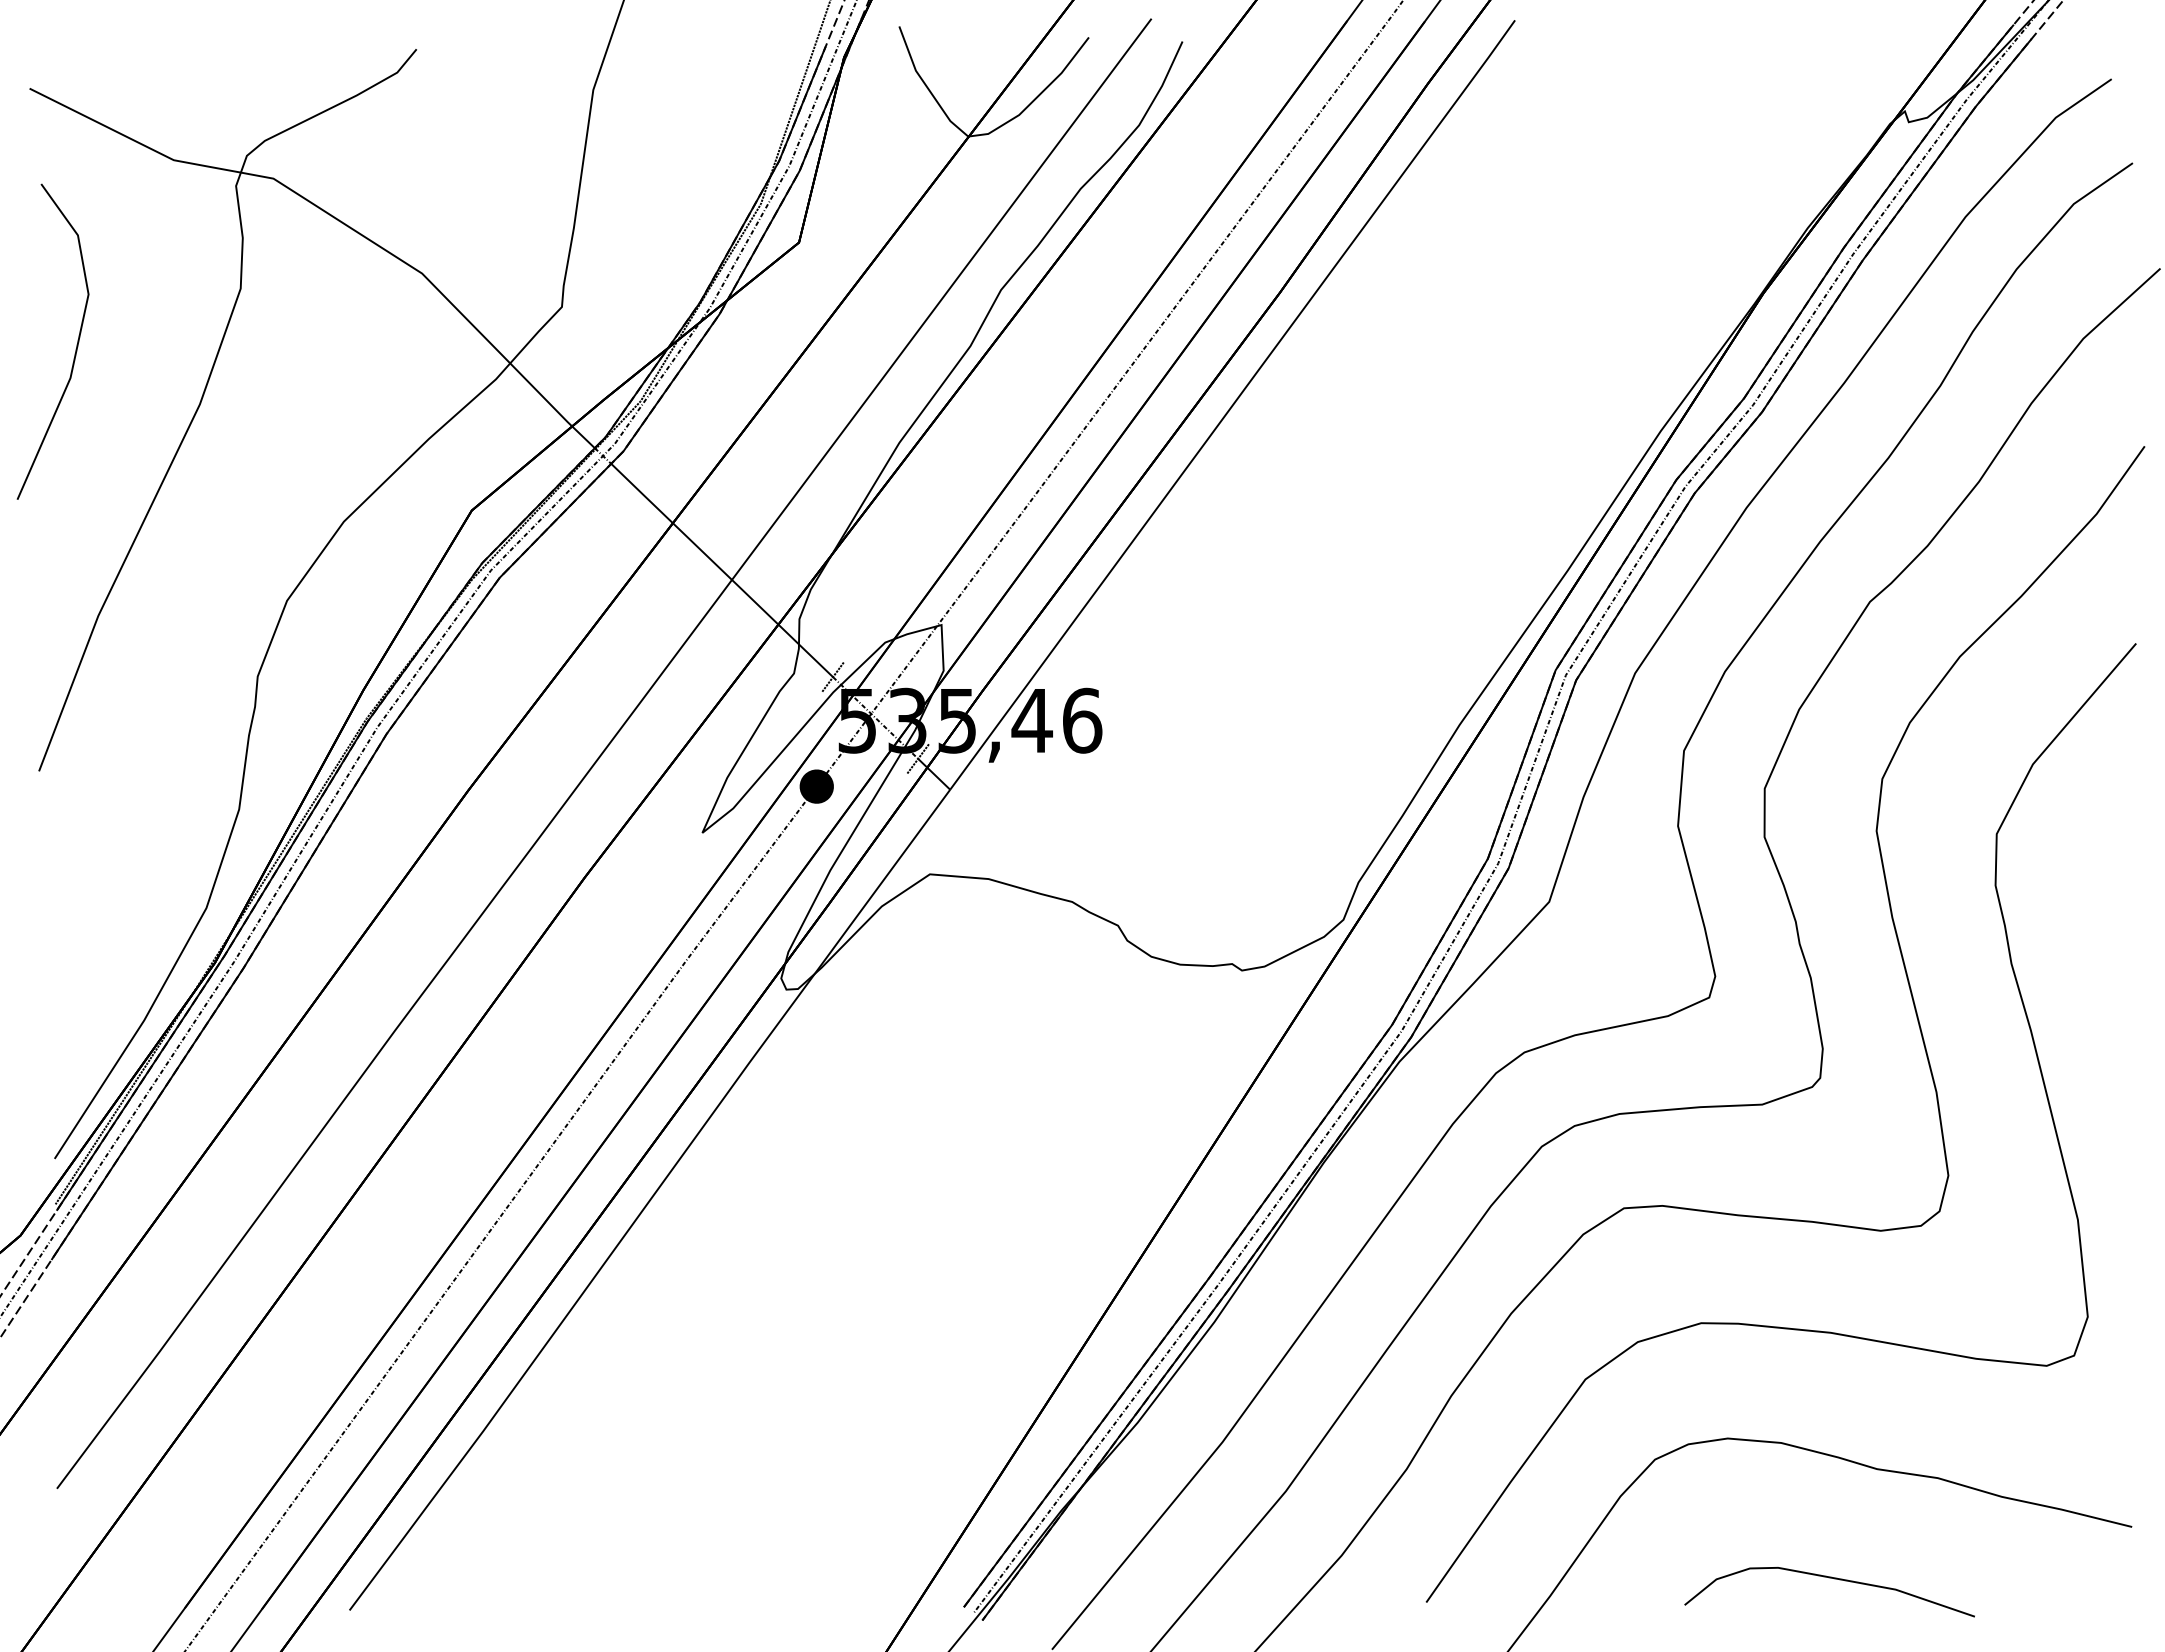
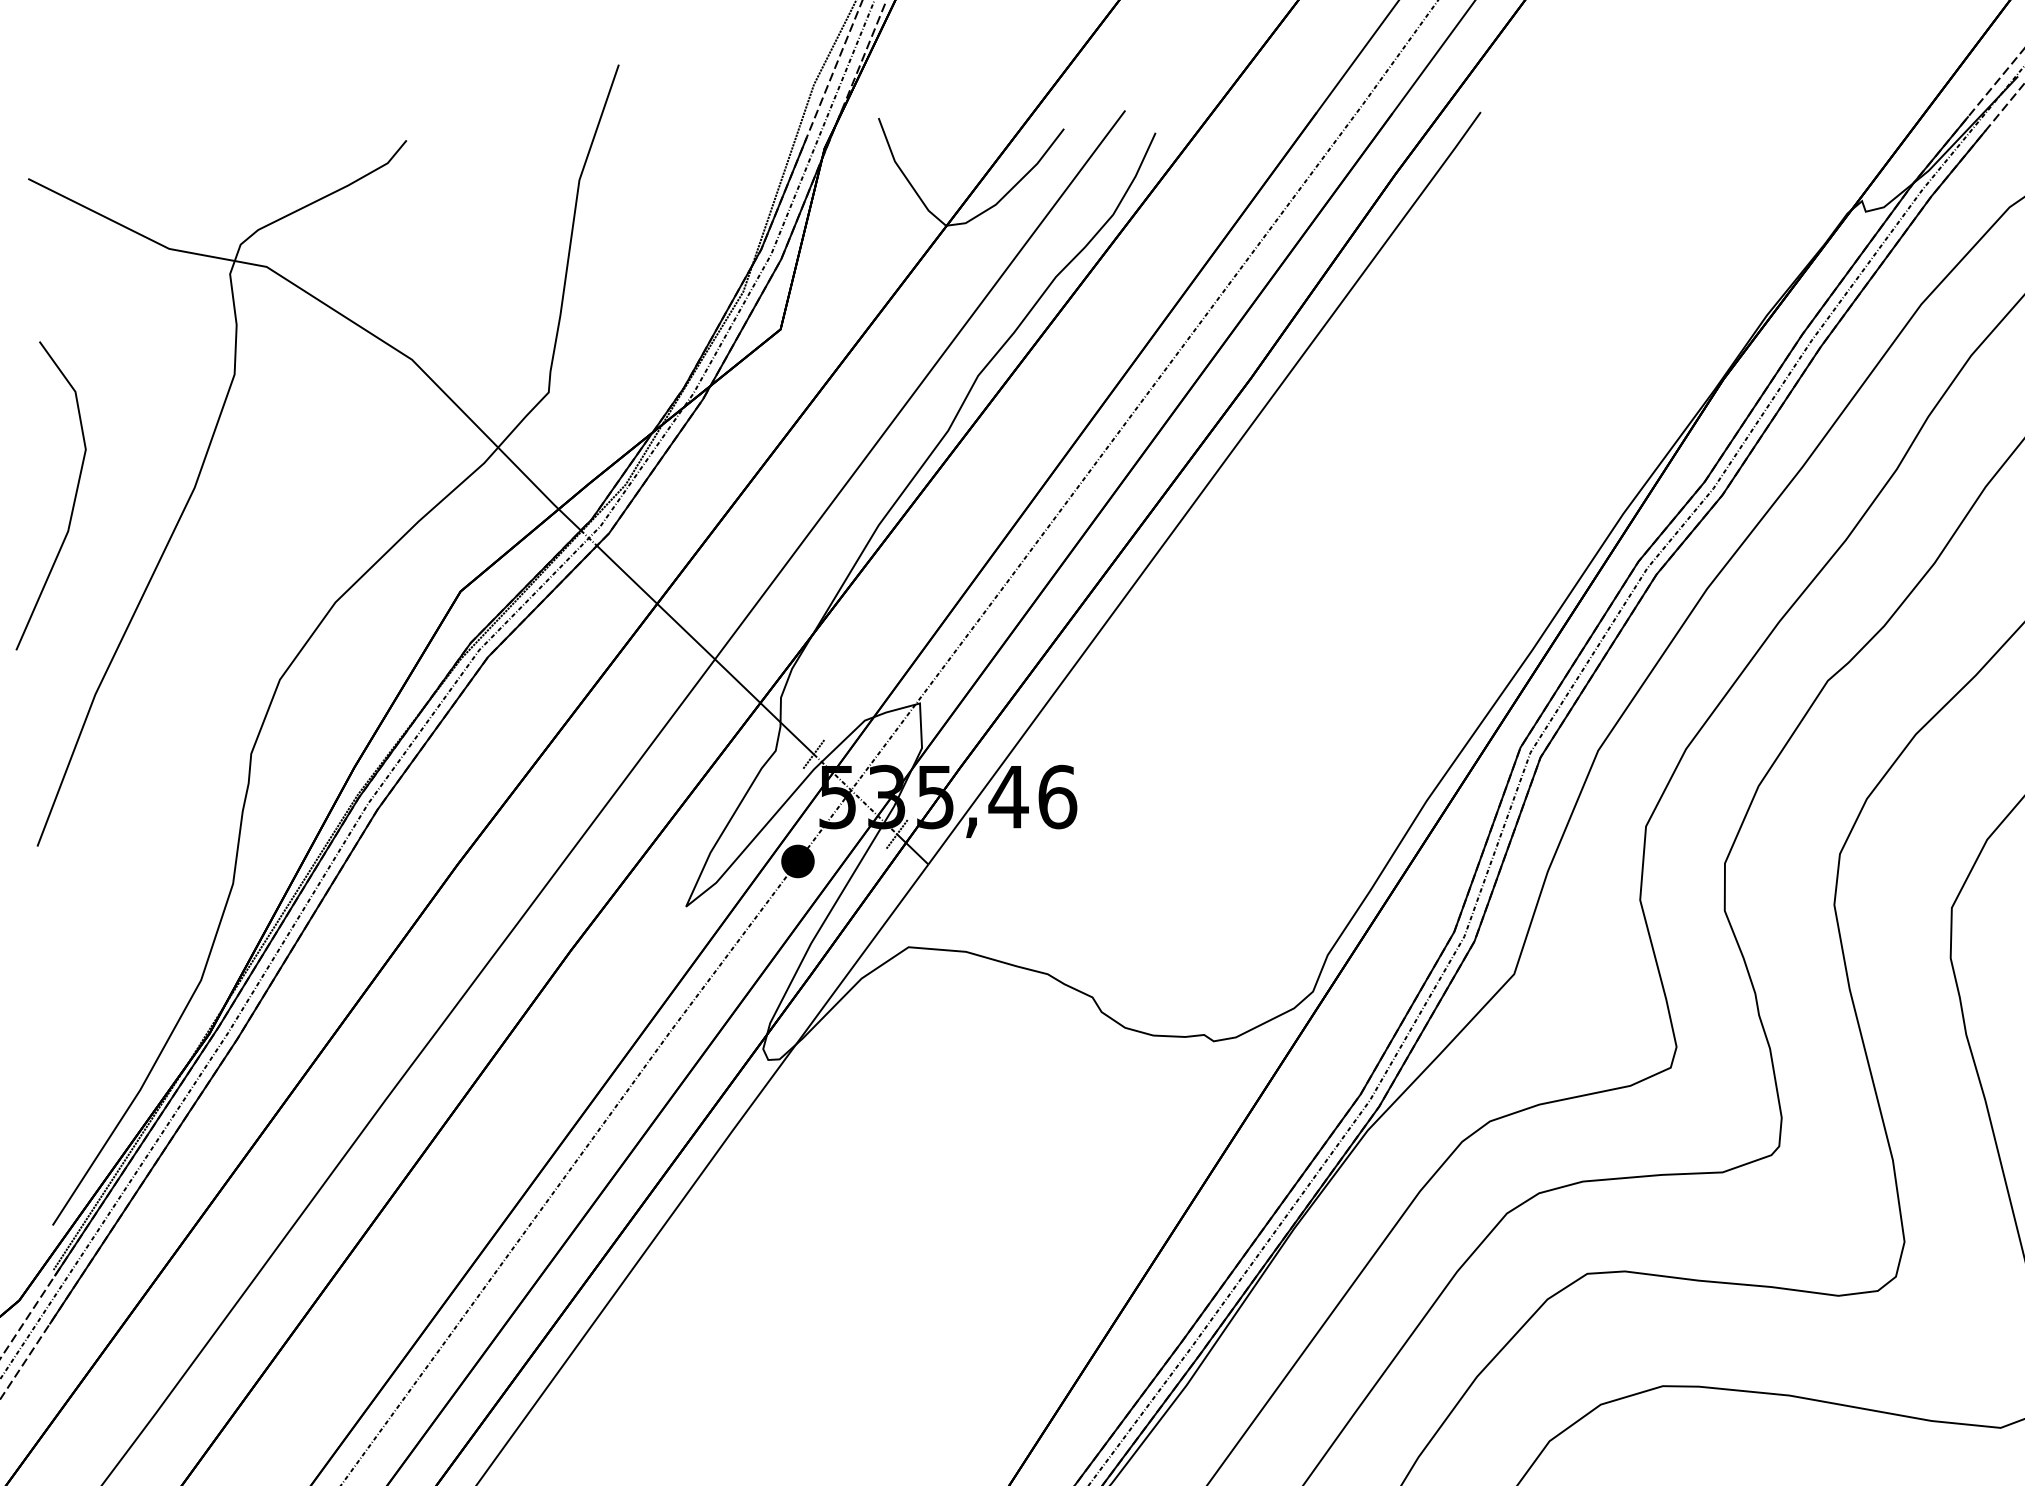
line: (76, 344) -> (74, 498), moved

